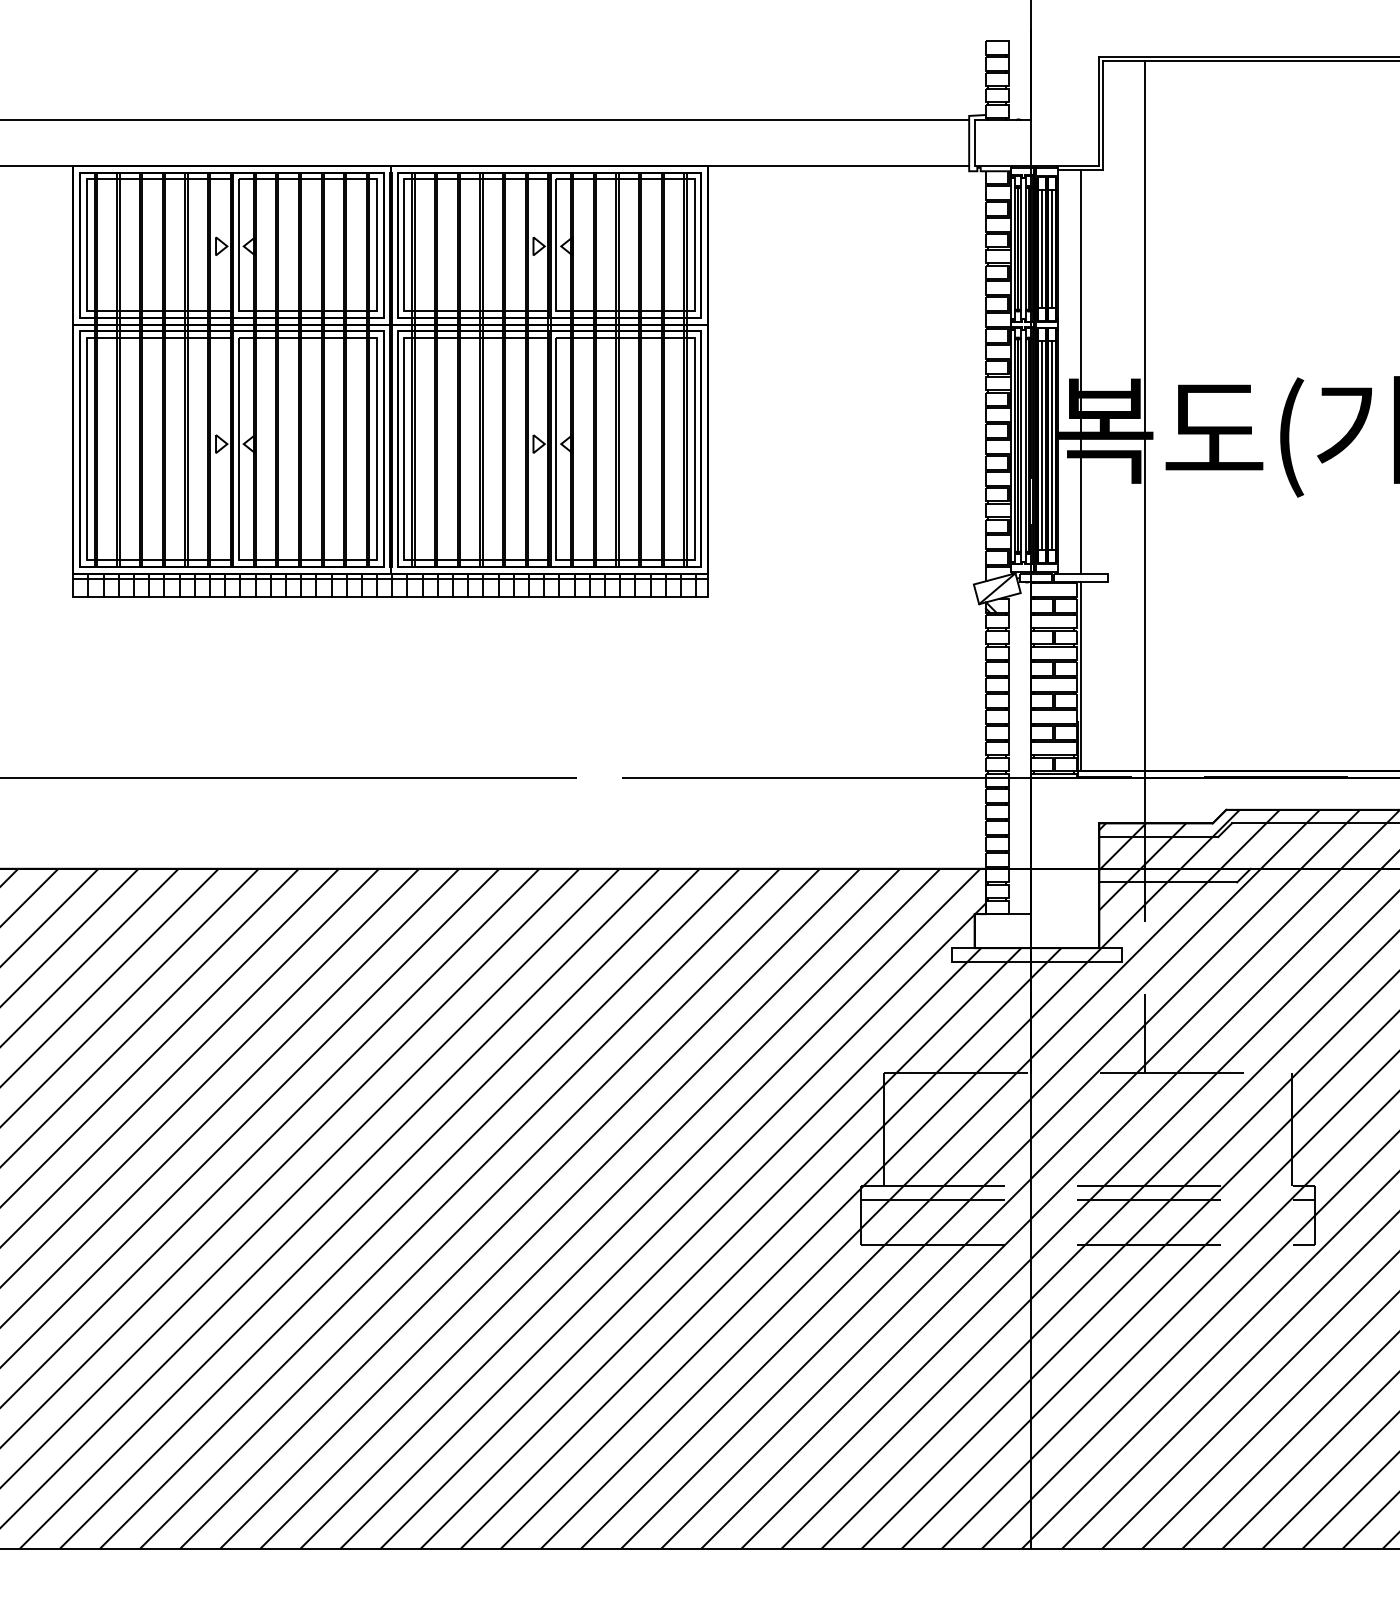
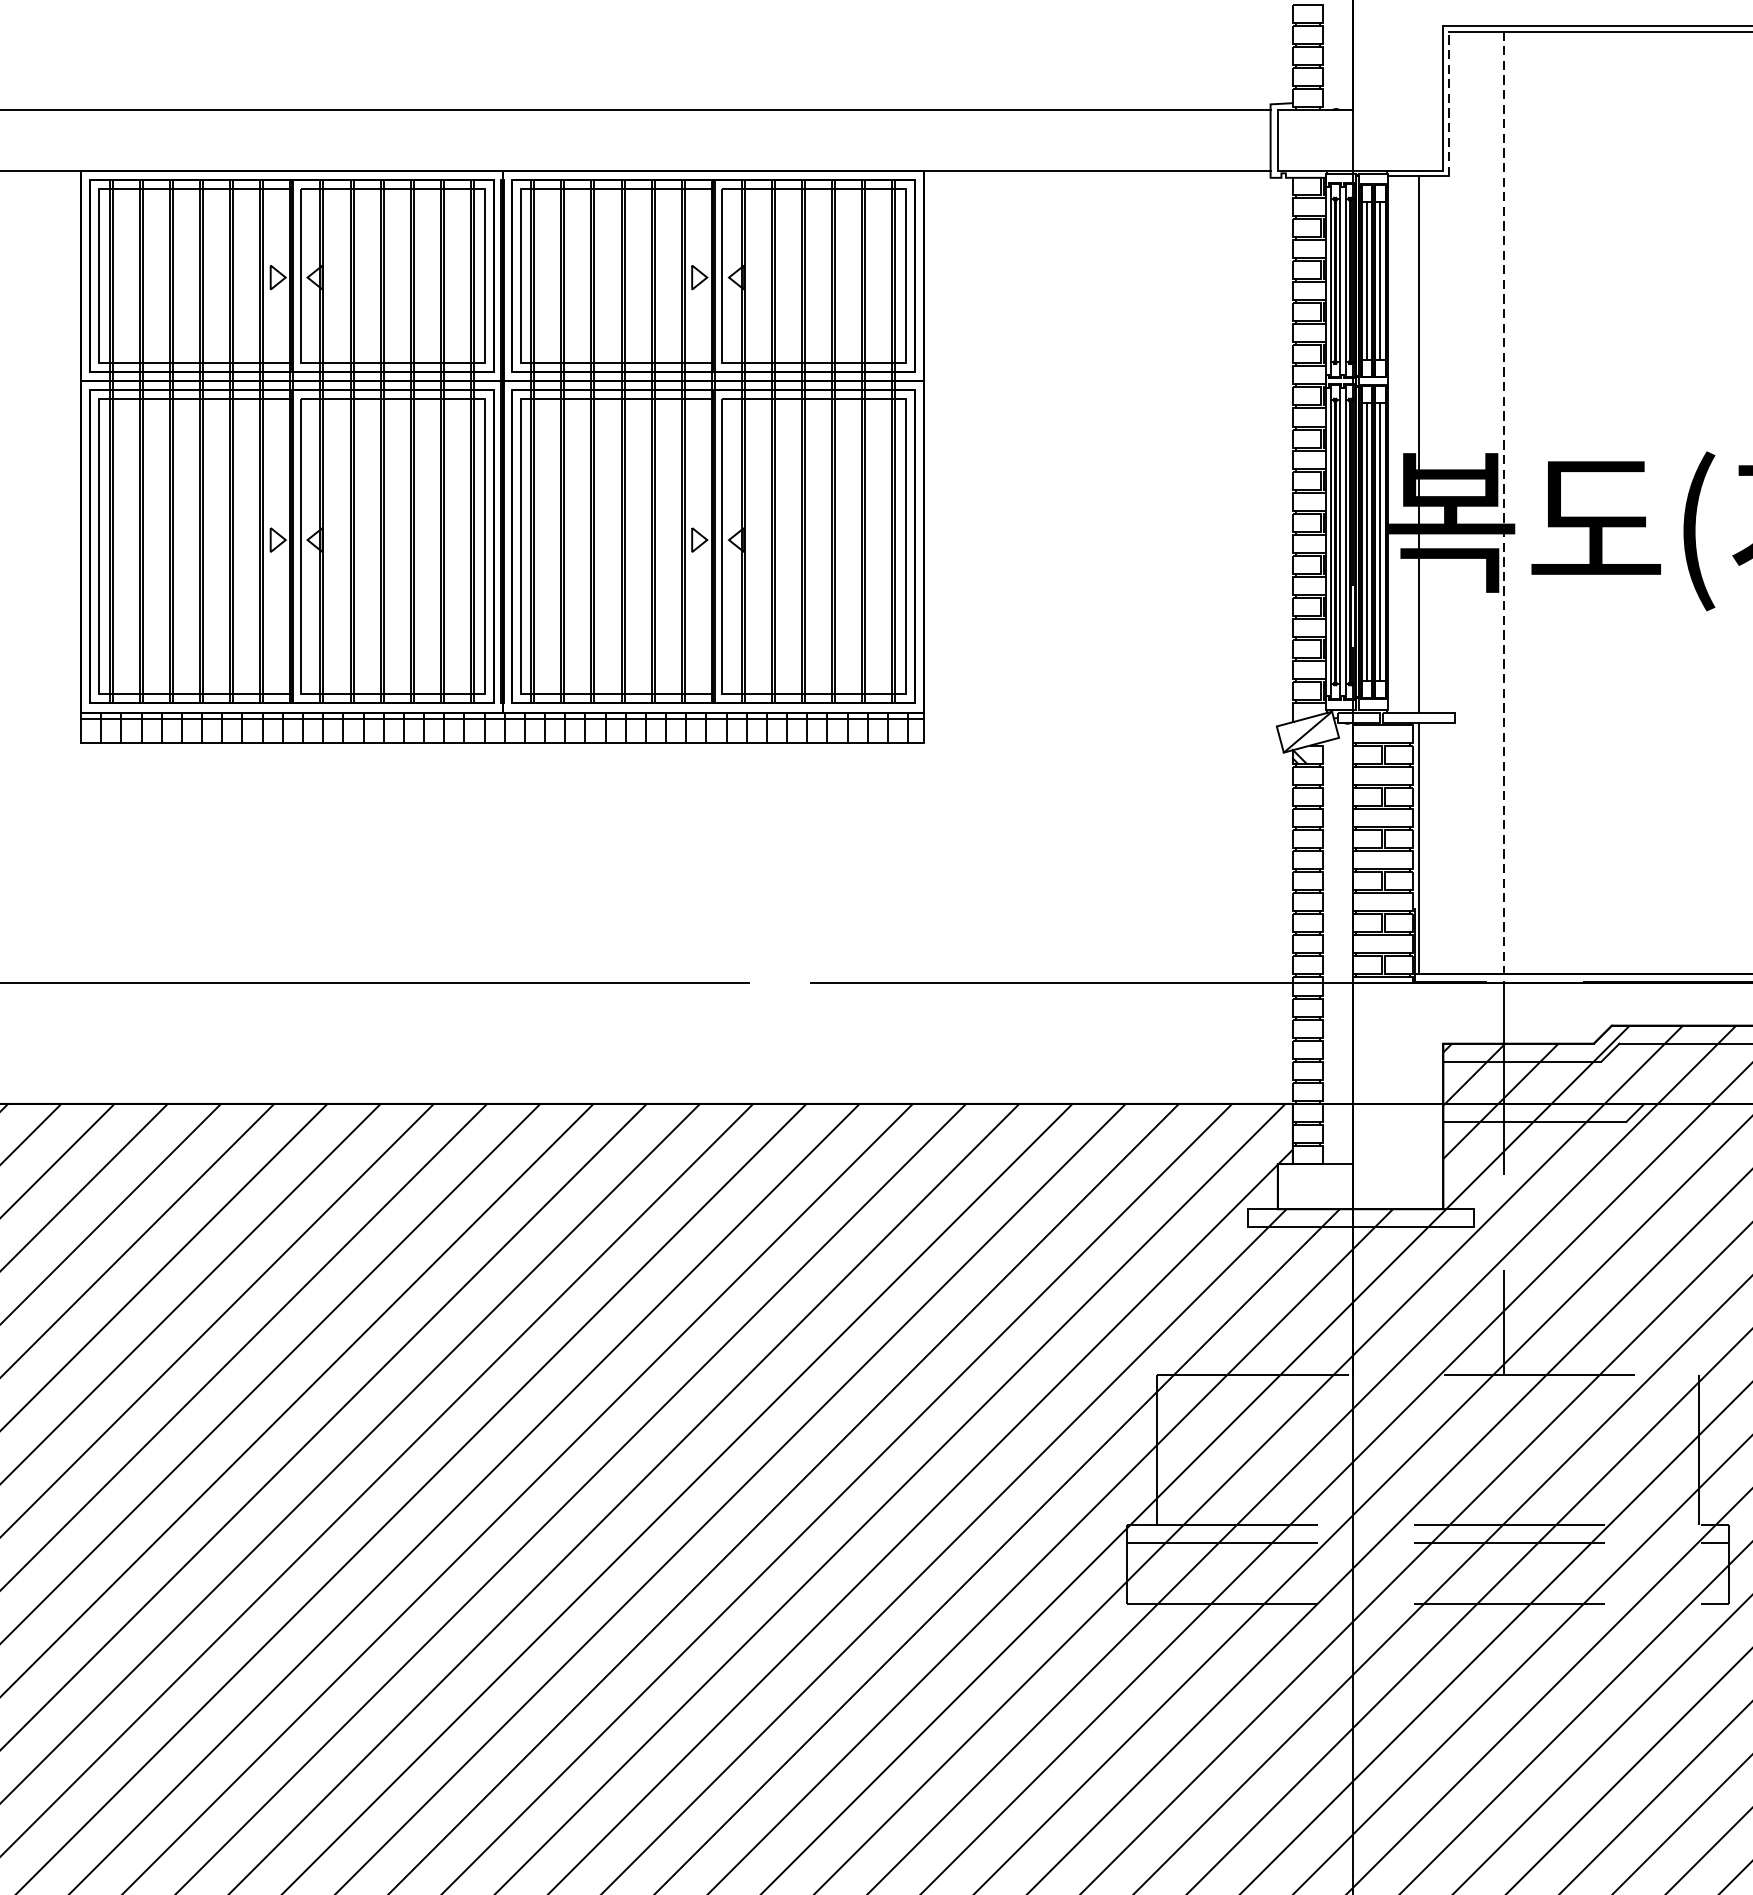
line: (1103, 114) -> (1448, 102), solid -> dashed
line: (1144, 419) -> (1503, 507), solid -> dashed

